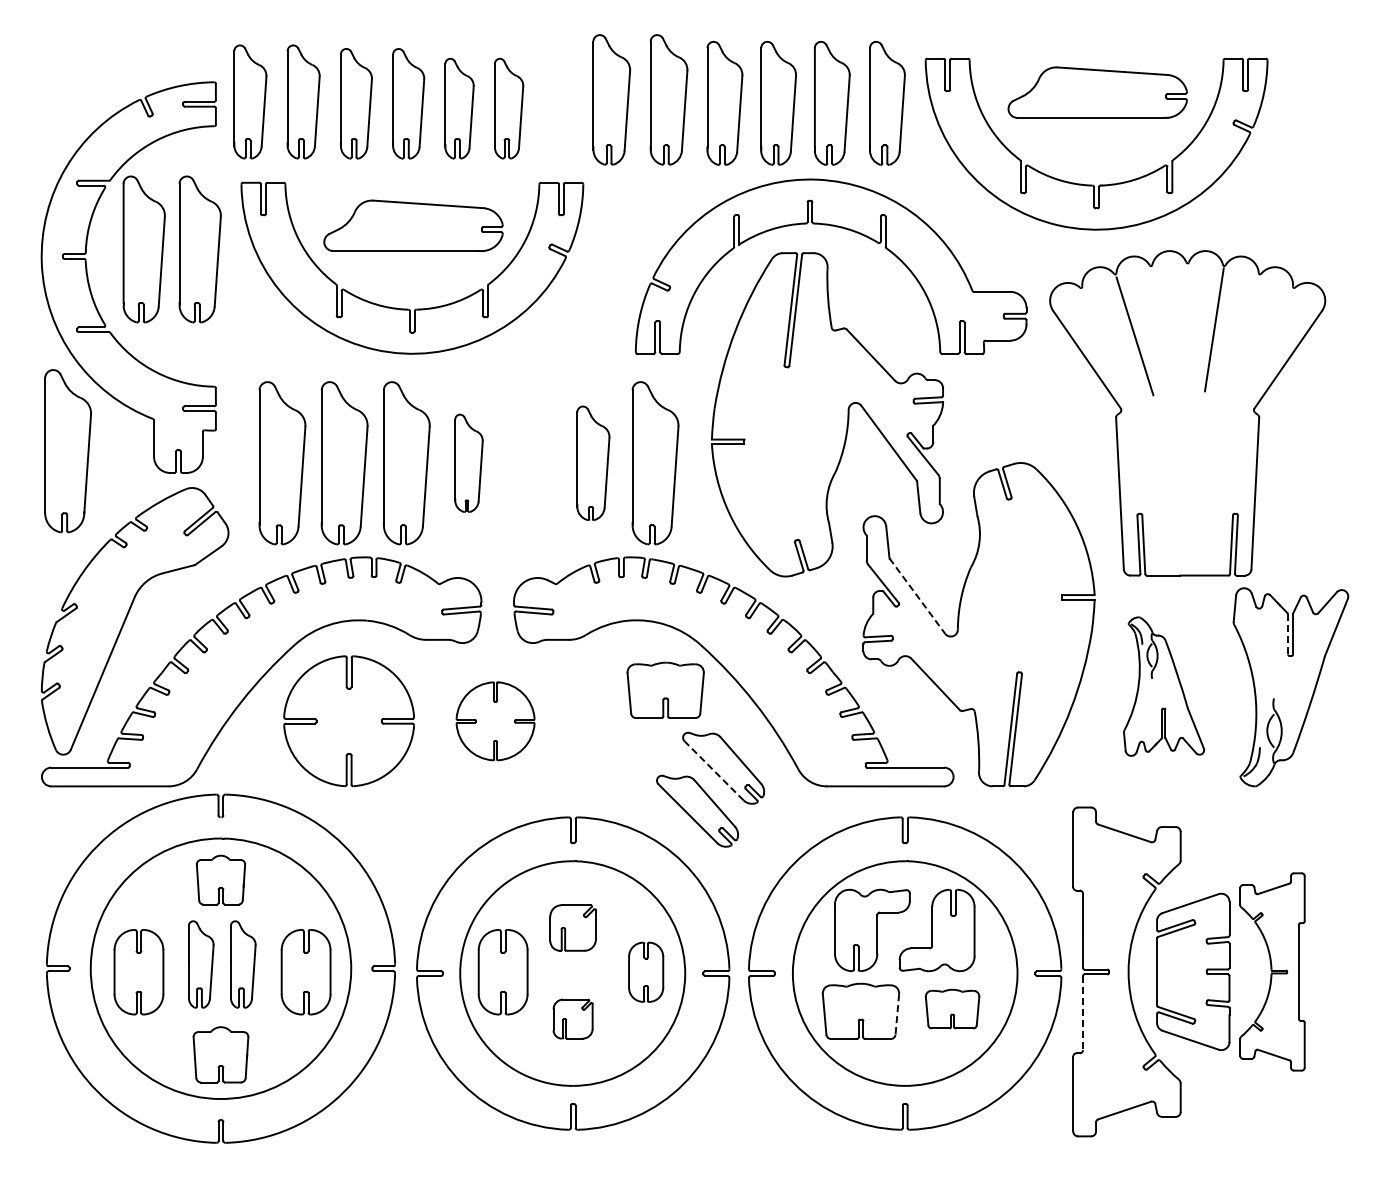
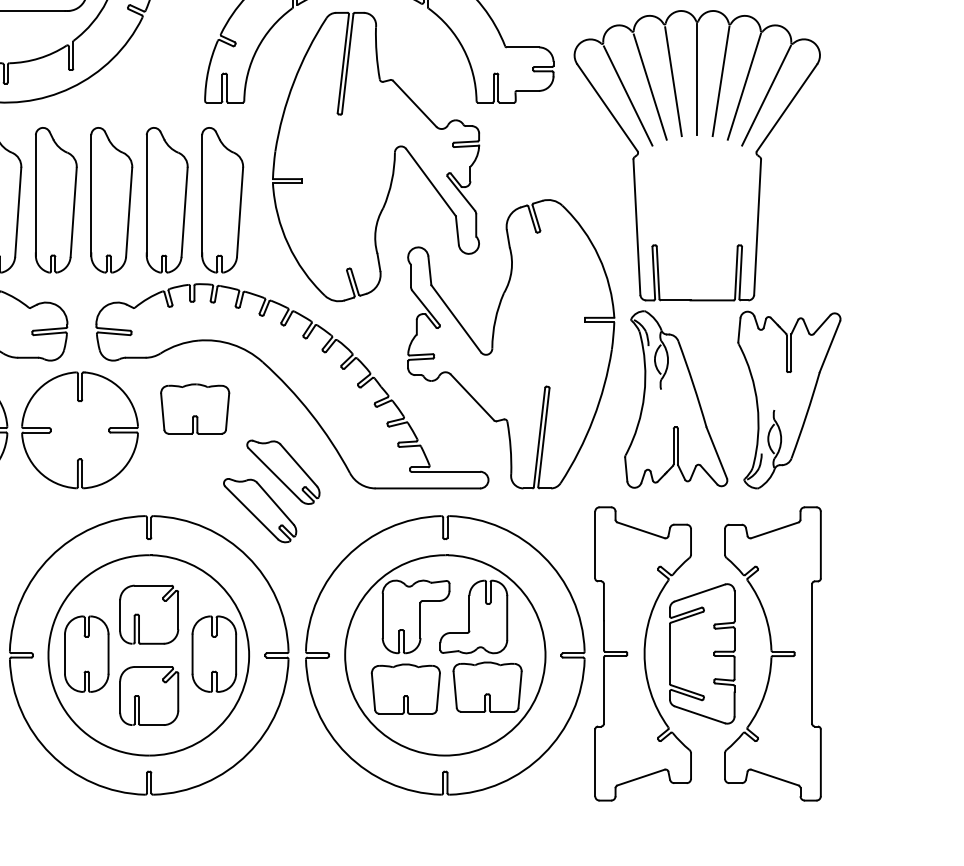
line: (1187, 327) -> (697, 79), added
line: (1160, 330) -> (673, 81), added
line: (1240, 335) -> (744, 86), added
line: (1110, 345) -> (628, 95), added
line: (1264, 345) -> (765, 95), added
part: (468, 463) -> (55, 200), size x1.67
part: (531, 463) -> (112, 200), added
part: (593, 463) -> (167, 200), size x1.43
line: (917, 596) -> (456, 319), dashed -> solid
line: (1288, 634) -> (787, 352), dashed -> solid
part: (1163, 686) -> (675, 399), size x1.43
part: (665, 689) -> (194, 408), moved
part: (495, 721) -> (79, 430), size x1.67
line: (714, 770) -> (275, 474), dashed -> solid
part: (572, 927) -> (148, 614), size x1.43
part: (1272, 971) -> (772, 653), size x1.67
part: (645, 972) -> (213, 654), size x1.43
part: (952, 1008) -> (487, 686), size x1.43
line: (1083, 1013) -> (604, 691), dashed -> solid
line: (897, 1014) -> (438, 691), dashed -> solid
part: (572, 1018) -> (148, 695), size x1.67

